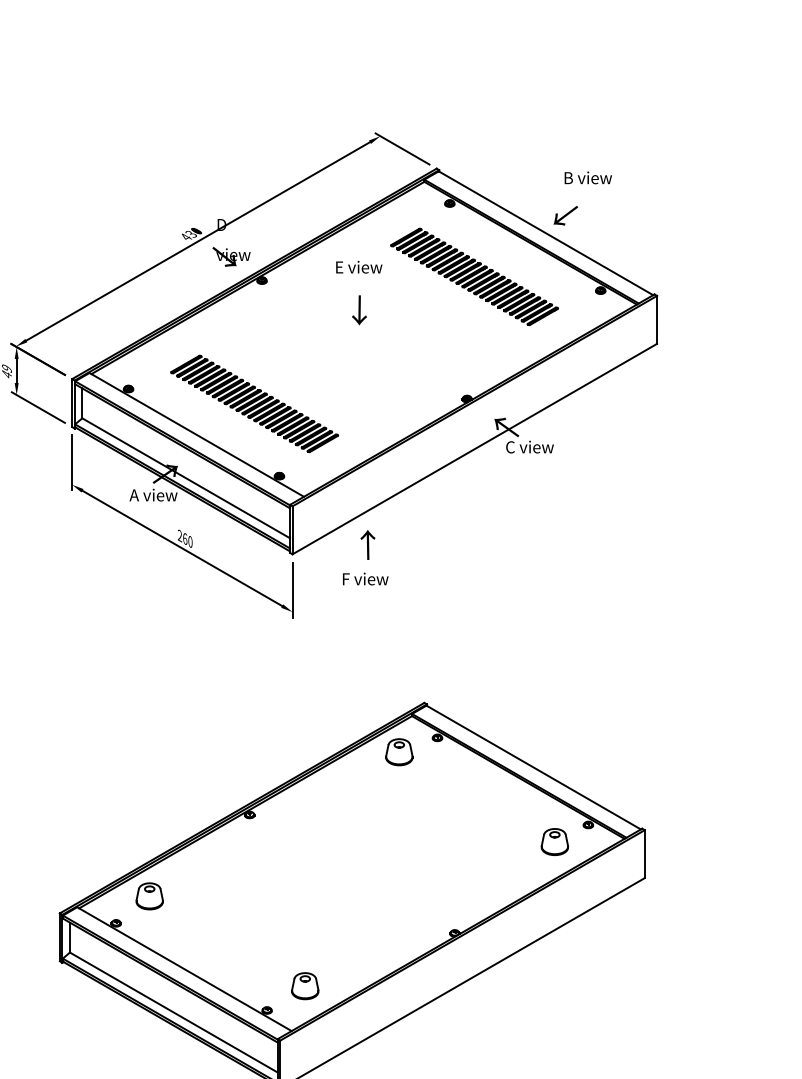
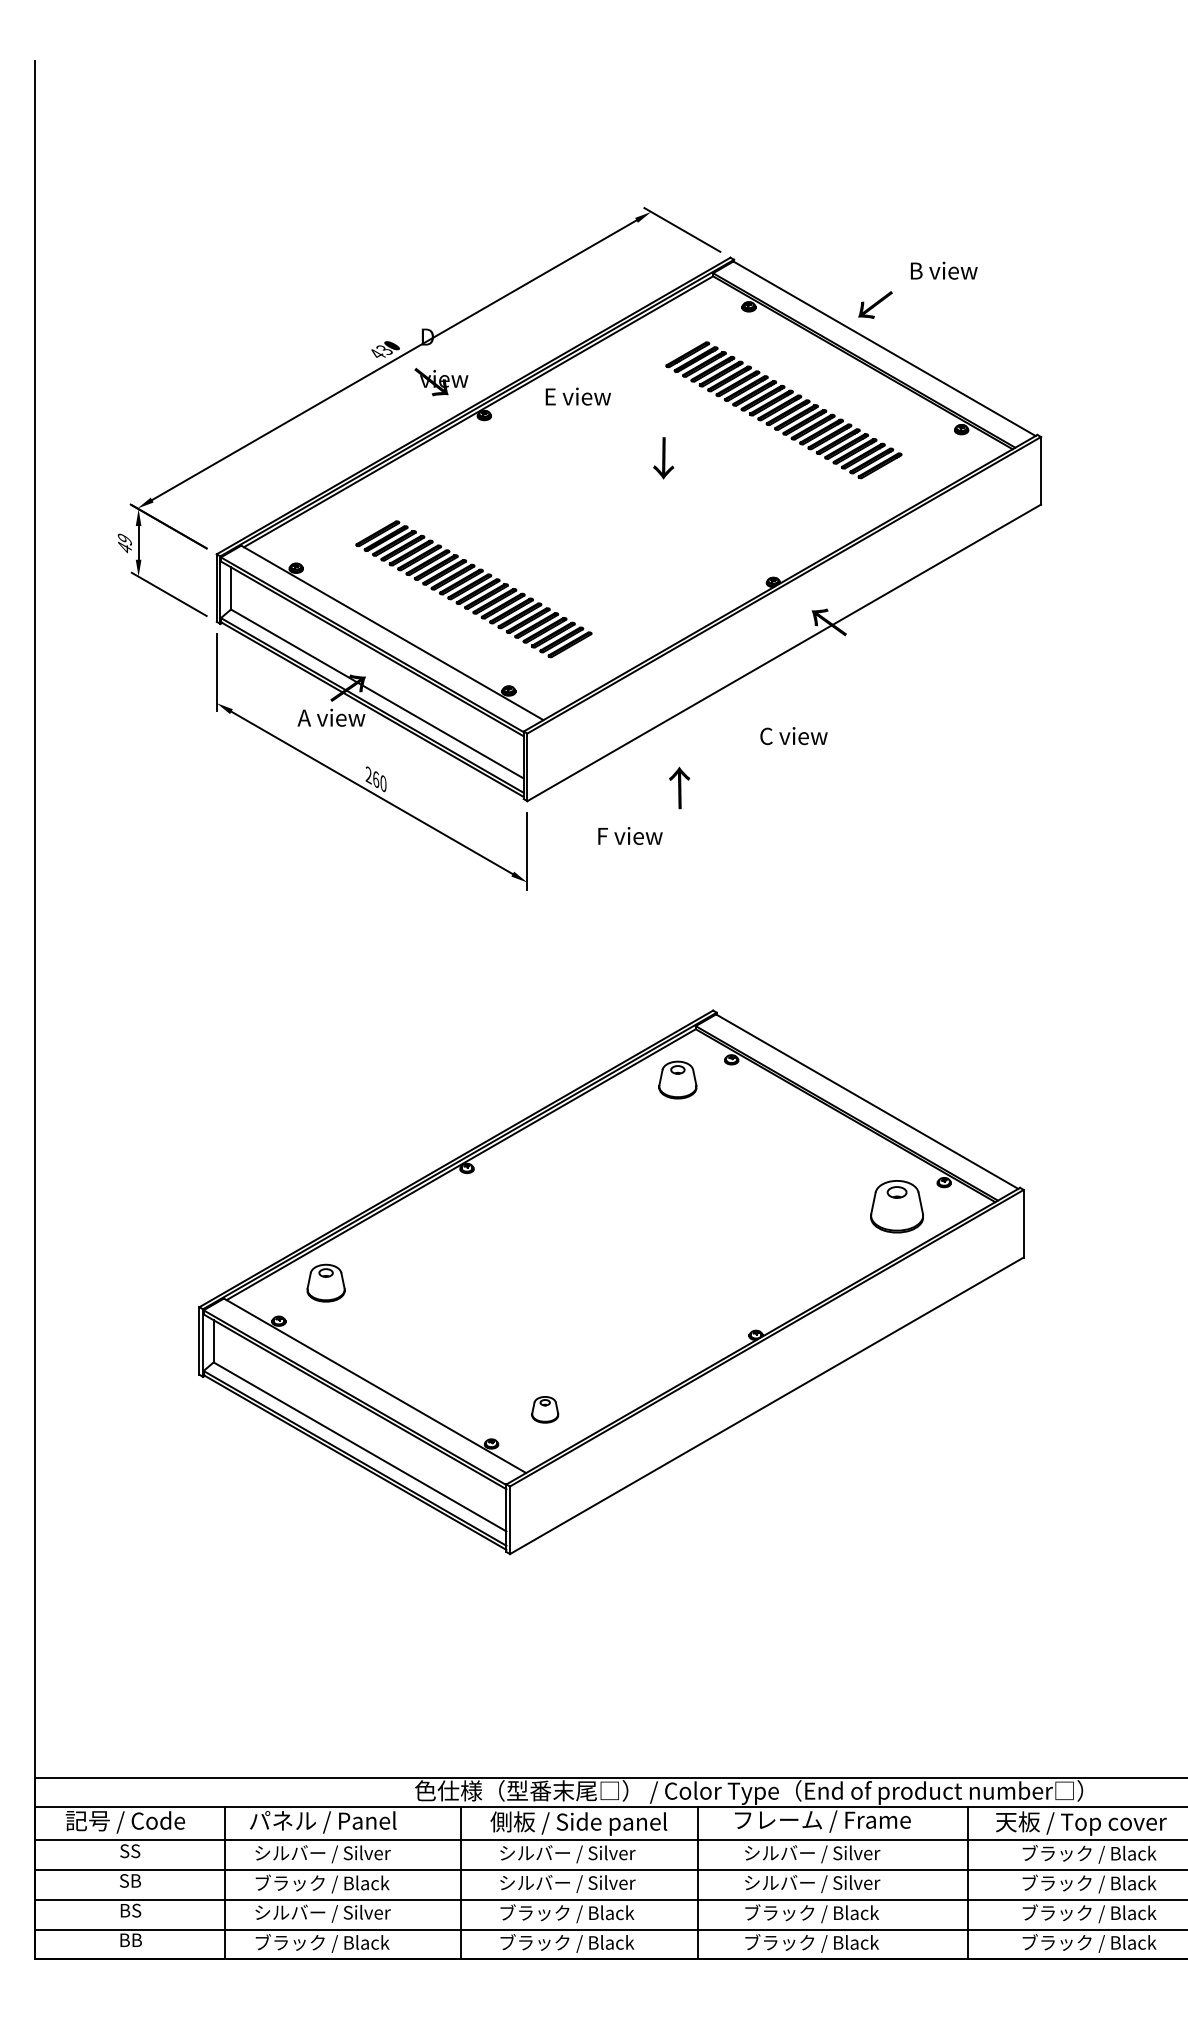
text: (565, 215) -> (875, 304), moved
text: (358, 267) -> (577, 396), moved
text: (359, 310) -> (663, 458), moved
text: (529, 447) -> (793, 736), moved
text: (367, 544) -> (679, 787), moved
part: (554, 841) -> (896, 1206), size x1.4
part: (304, 985) -> (544, 1409), size x0.7

